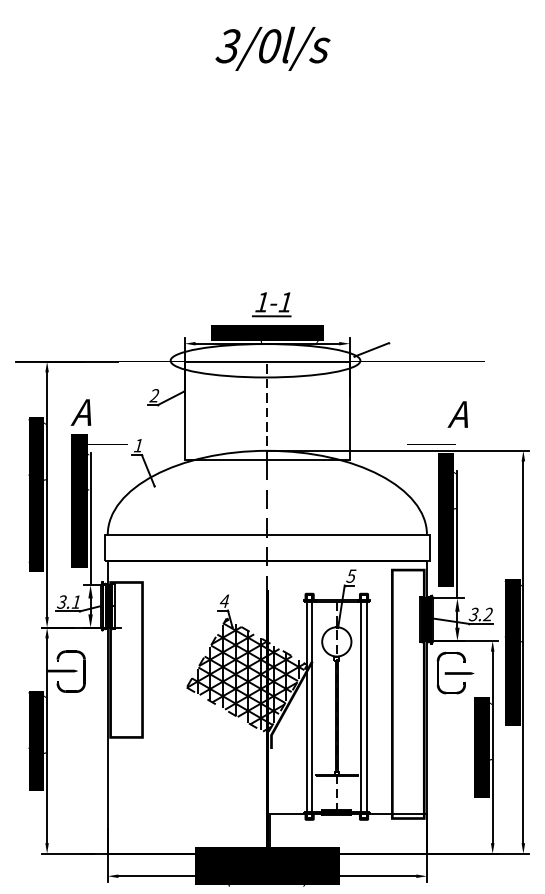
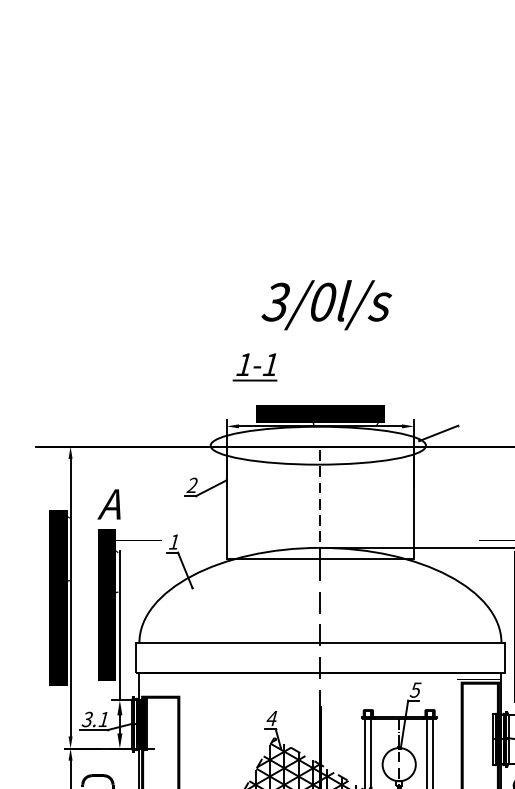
text: (272, 48) -> (326, 304), moved
part: (271, 304) -> (254, 367), moved

